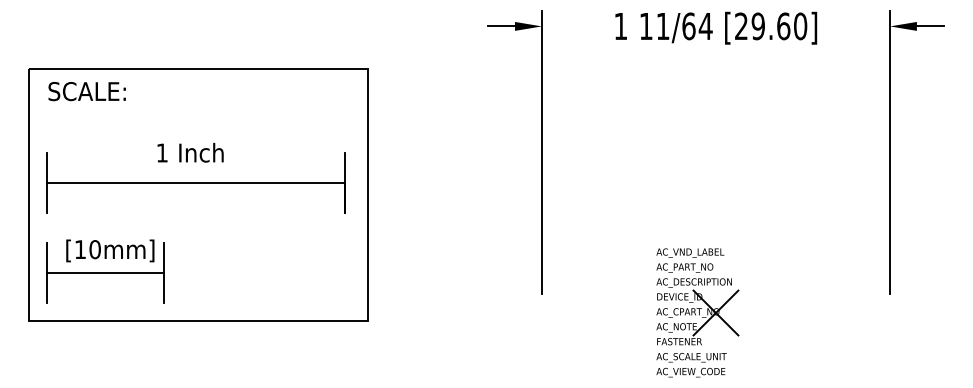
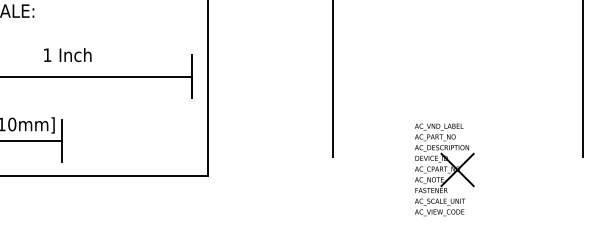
text: (190, 152) -> (67, 54), moved

